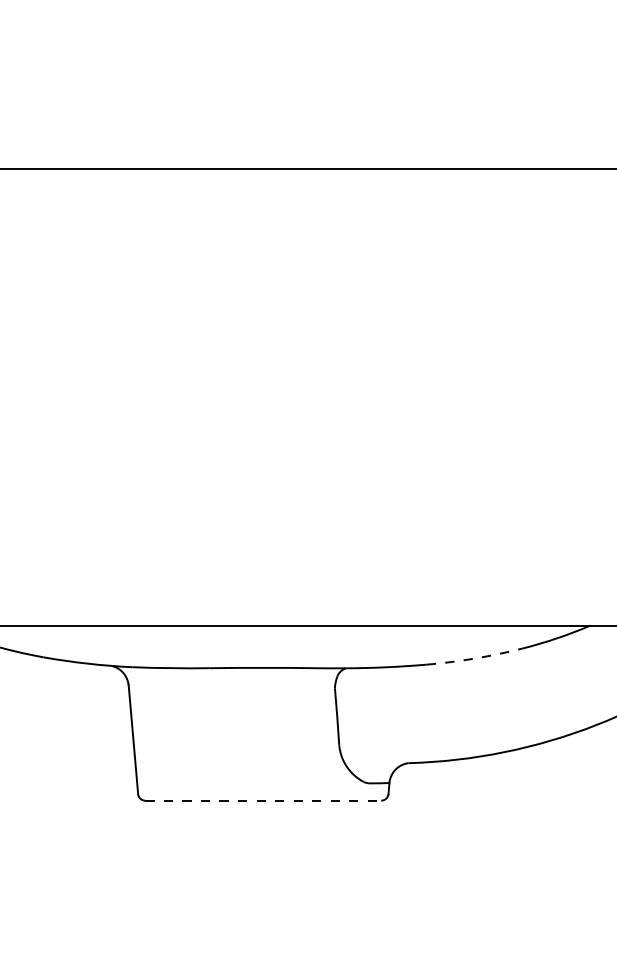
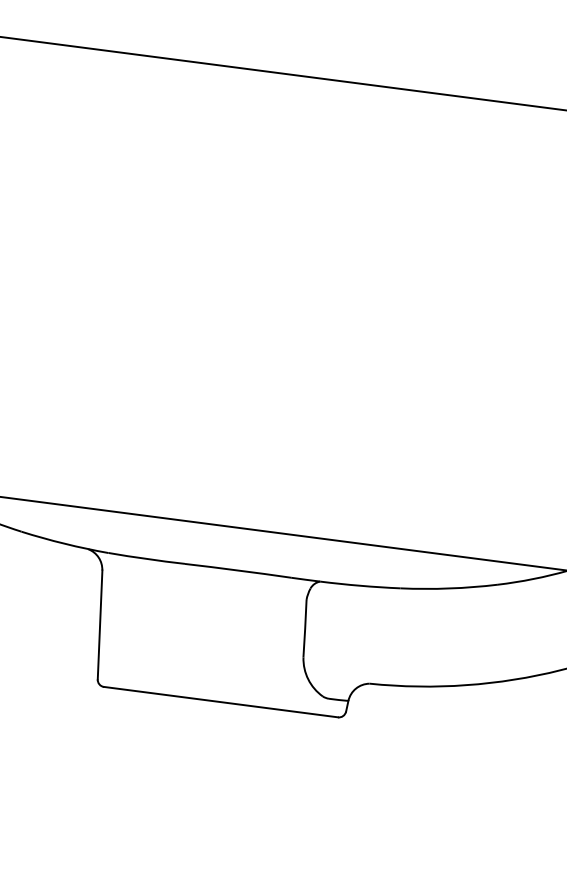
arc: (475, 658) -> (449, 588), dashed -> solid
line: (263, 800) -> (221, 702), dashed -> solid

